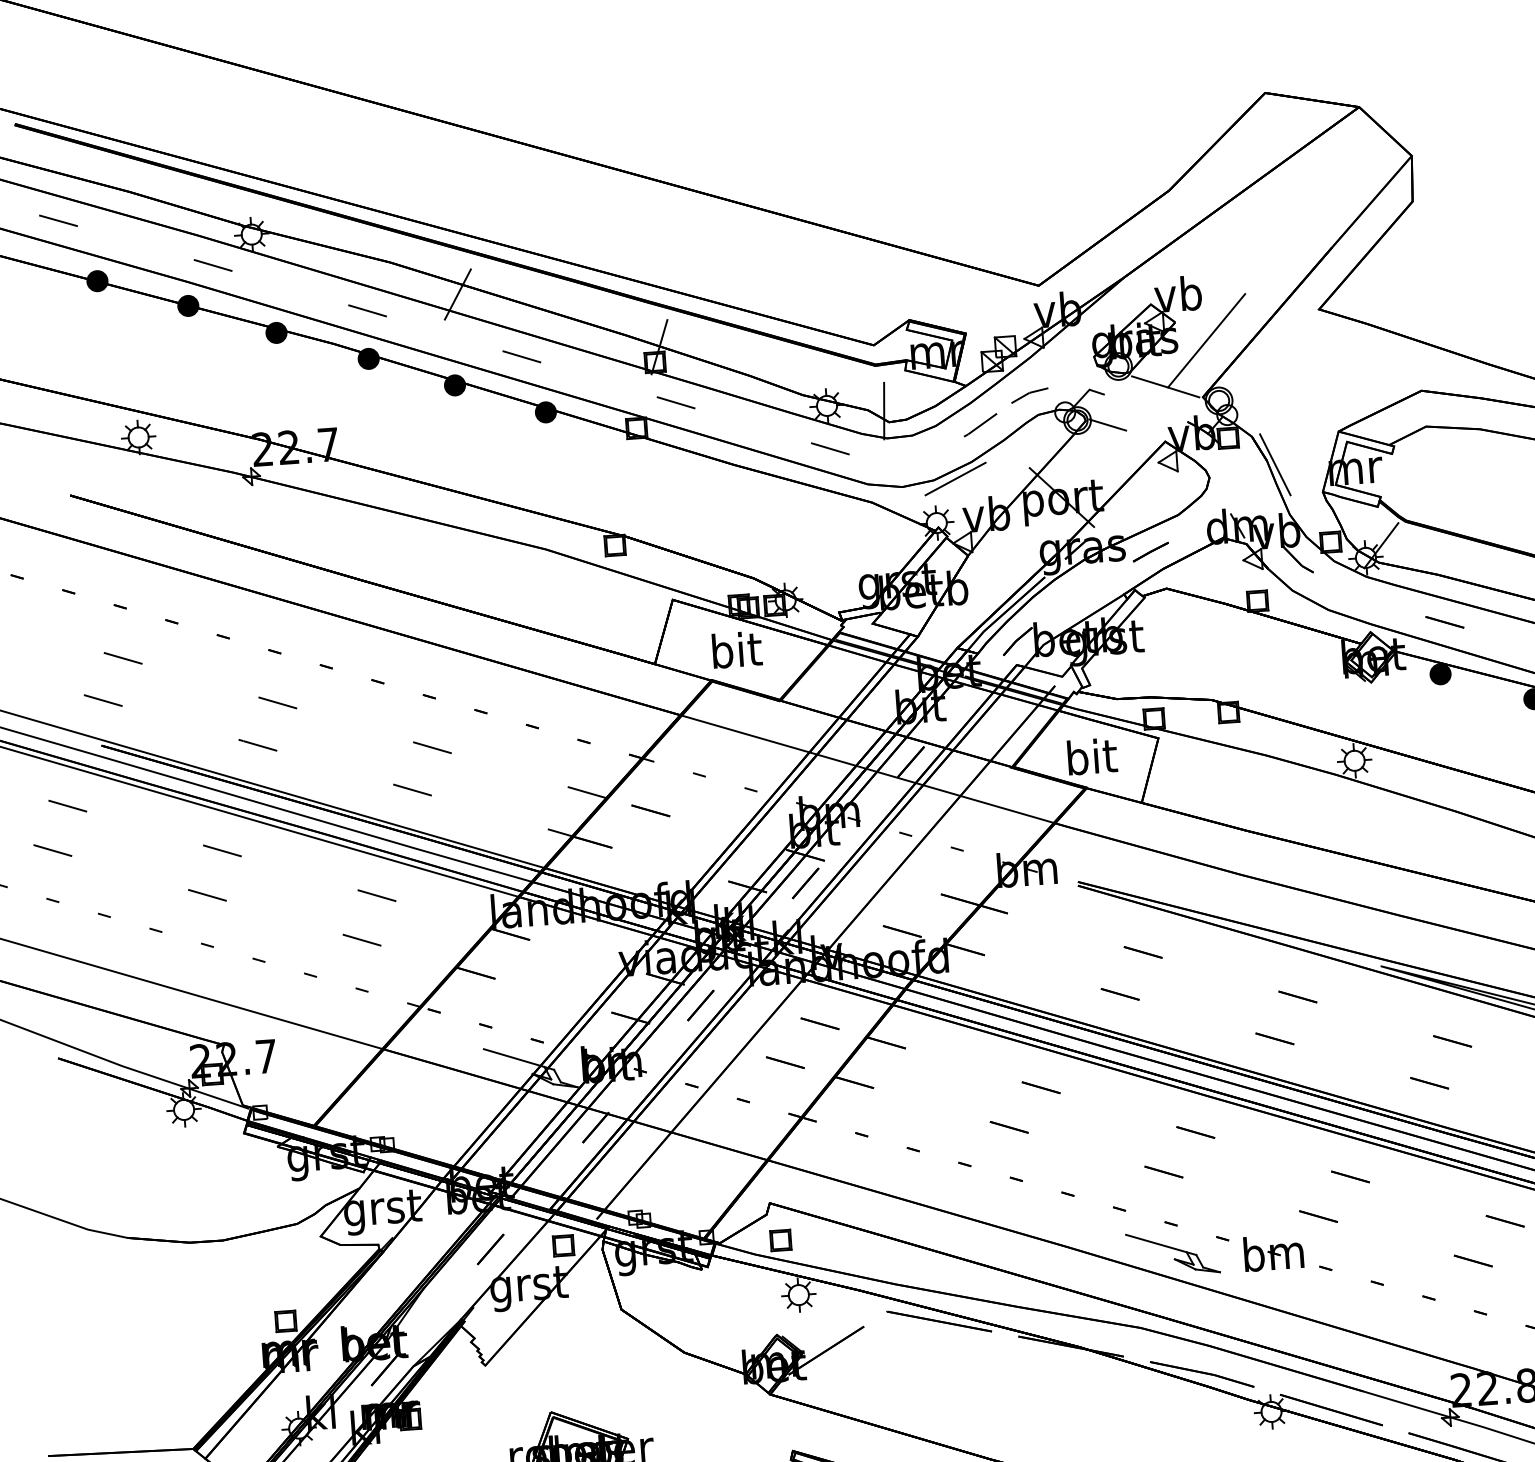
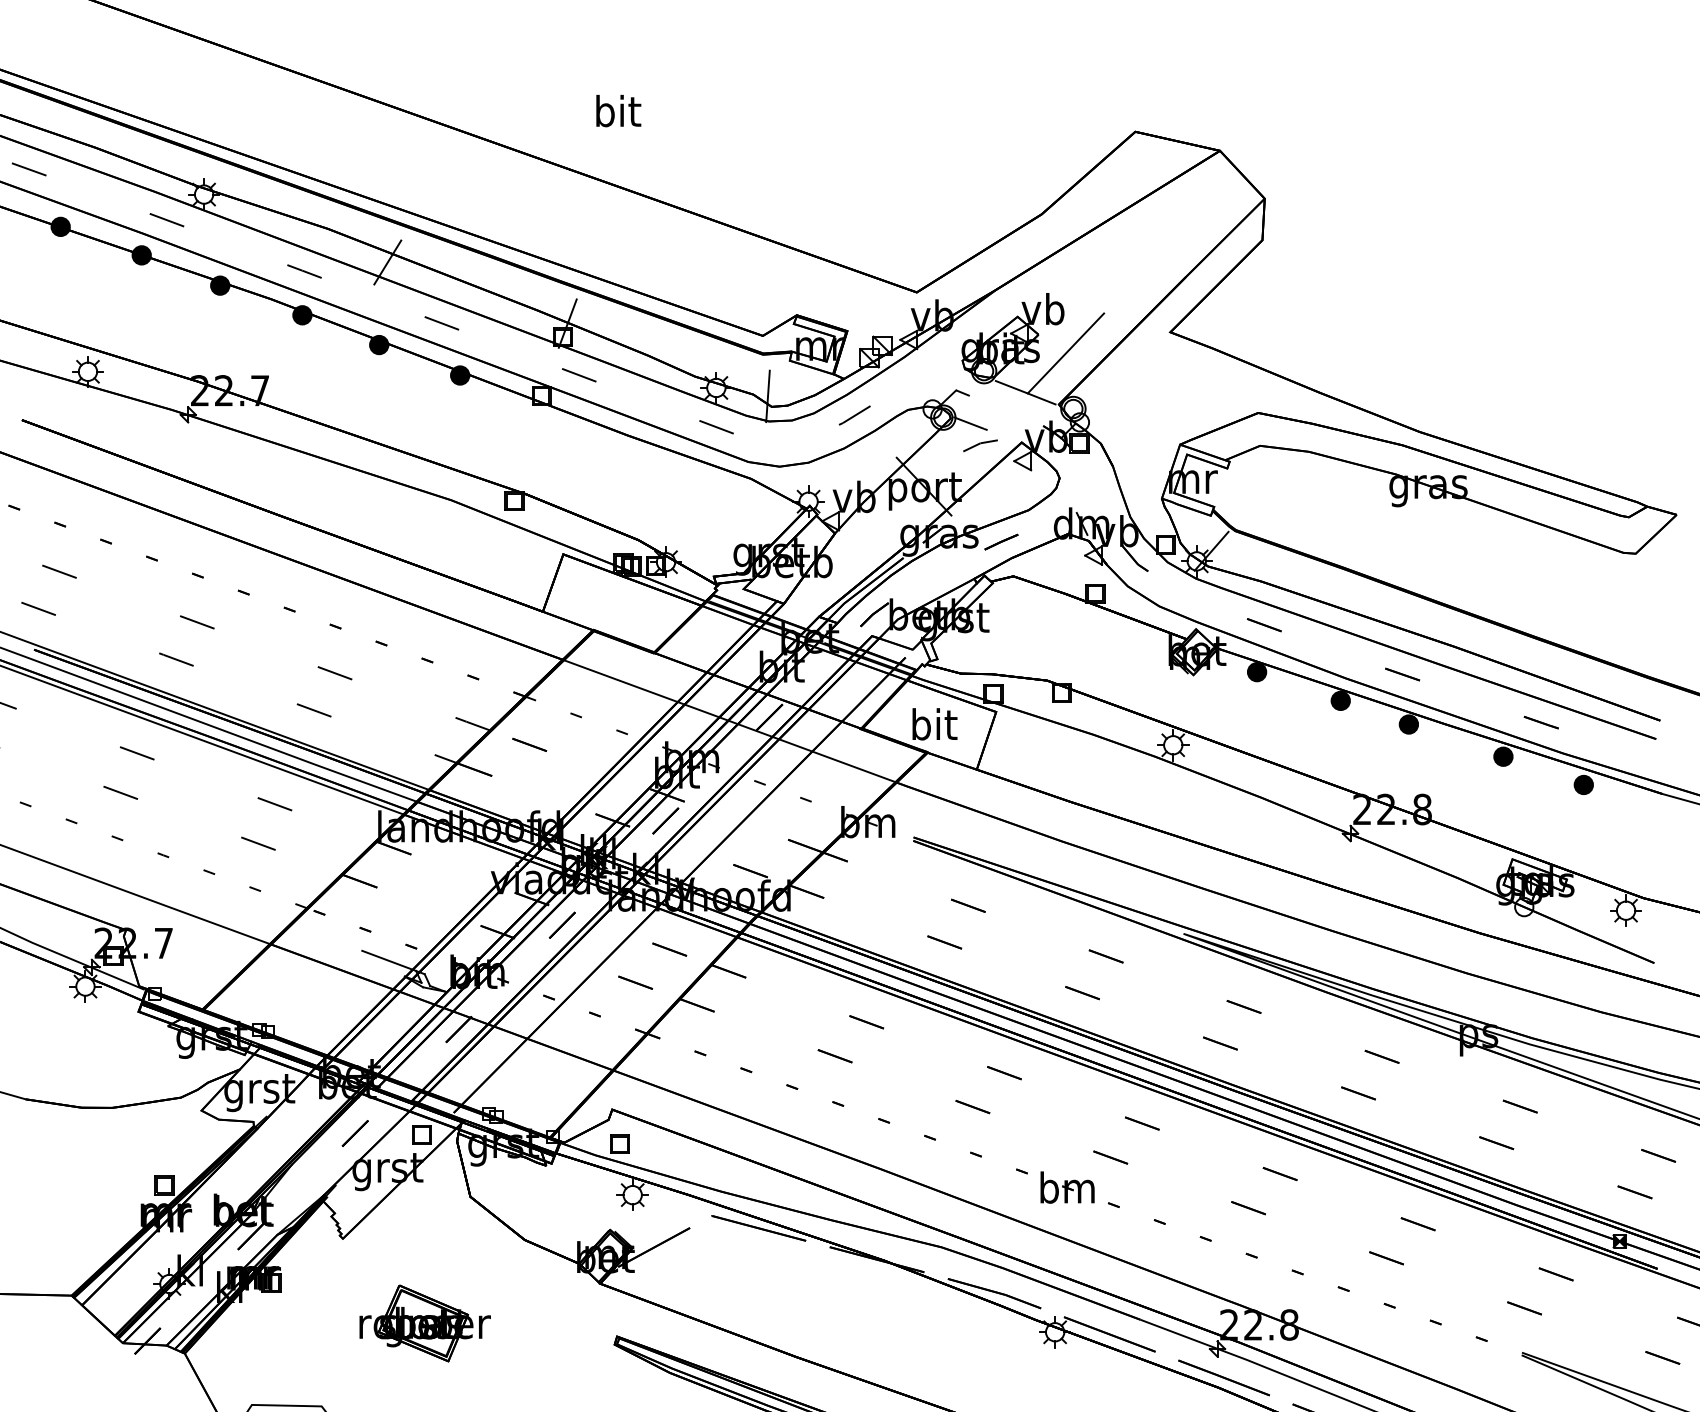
line: (1029, 394) -> (980, 444), moved
line: (1275, 464) -> (1120, 470), removed
line: (955, 478) -> (828, 462), removed
text: (737, 650) -> (618, 111), moved
part: (1172, 1253) -> (975, 1181), removed

